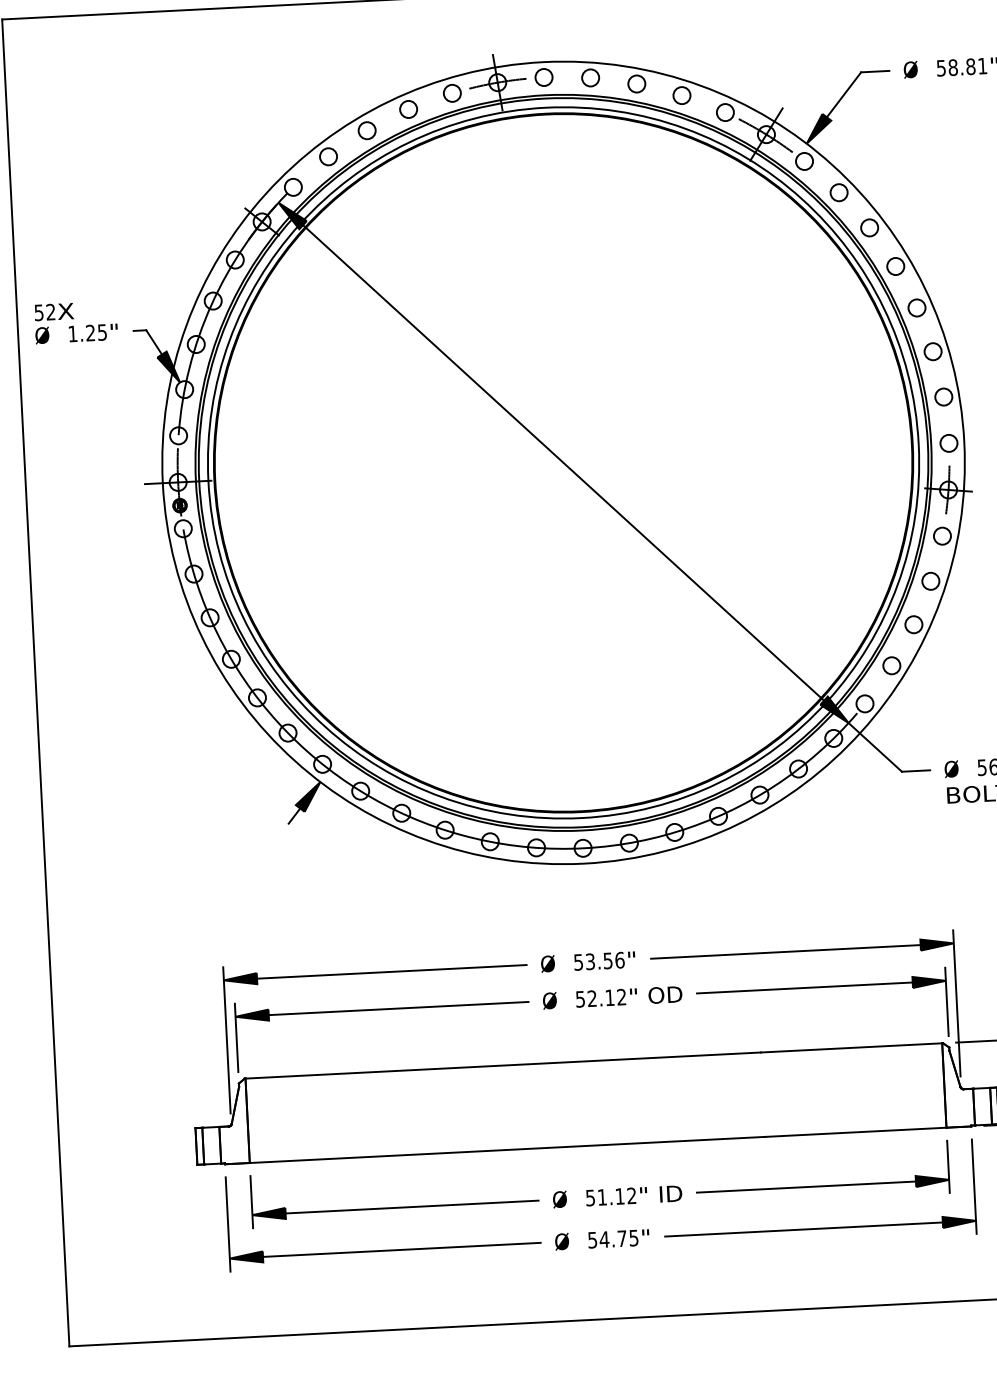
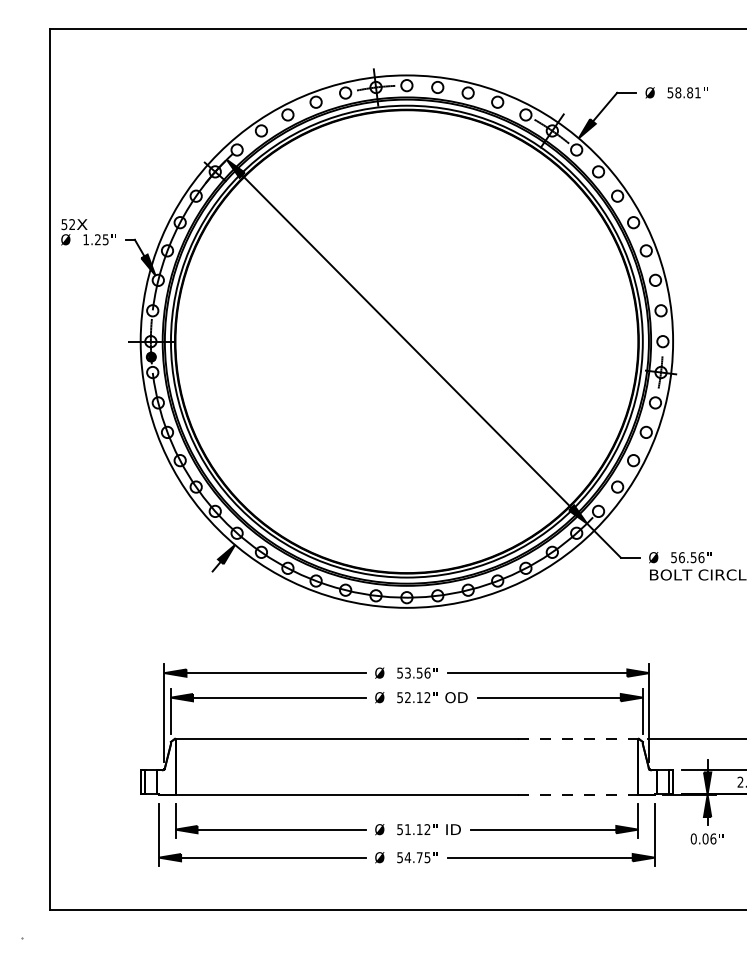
line: (852, 1047) -> (578, 738), solid -> dashed
line: (856, 1133) -> (578, 795), solid -> dashed

